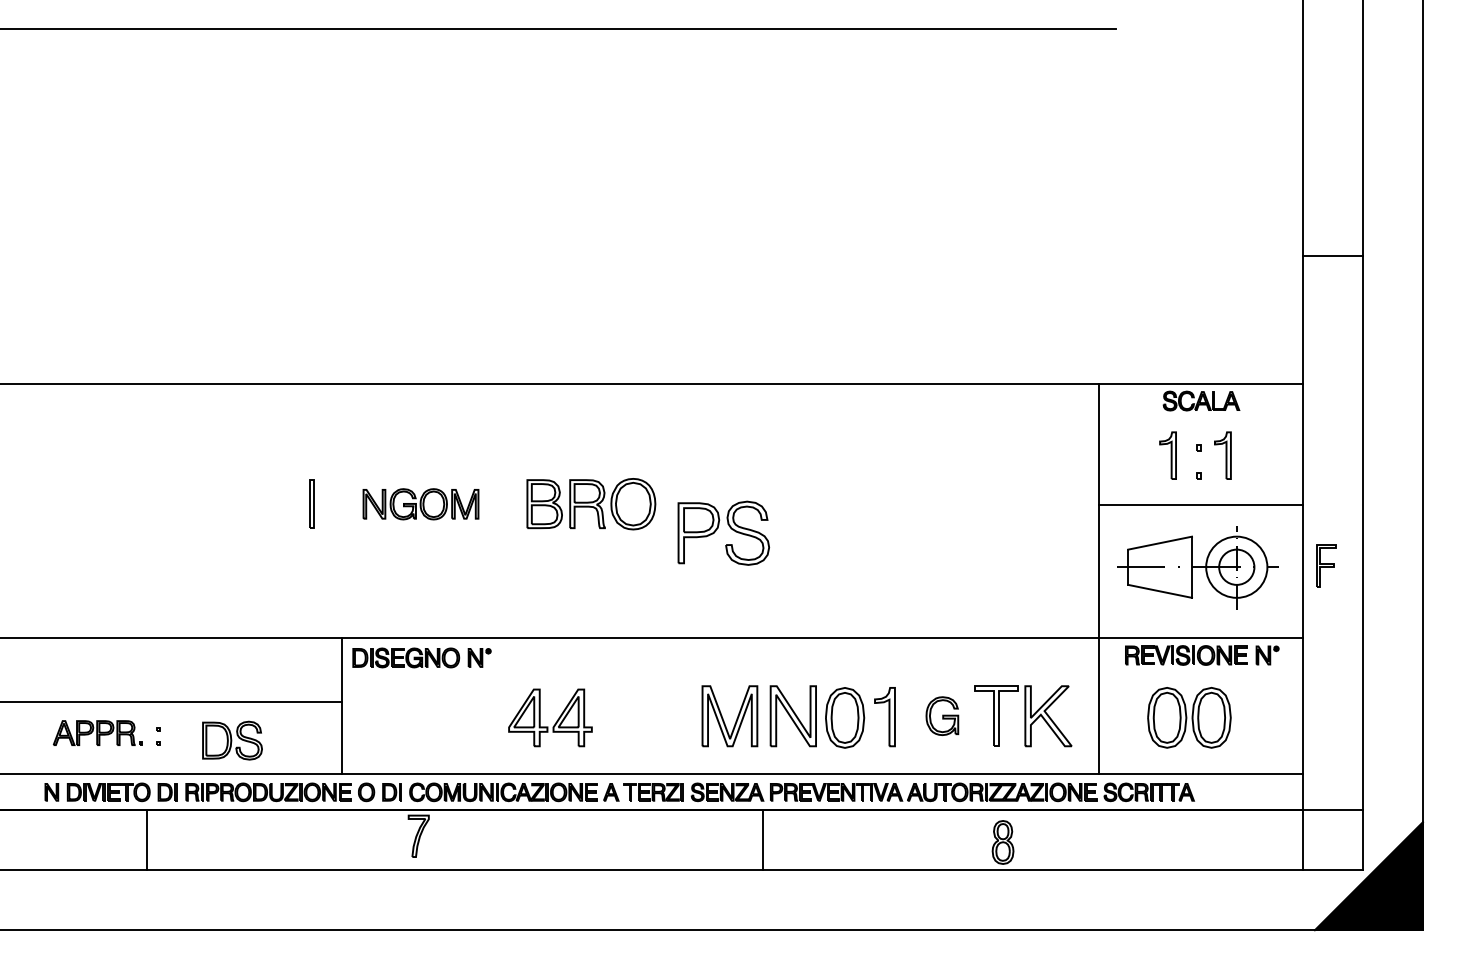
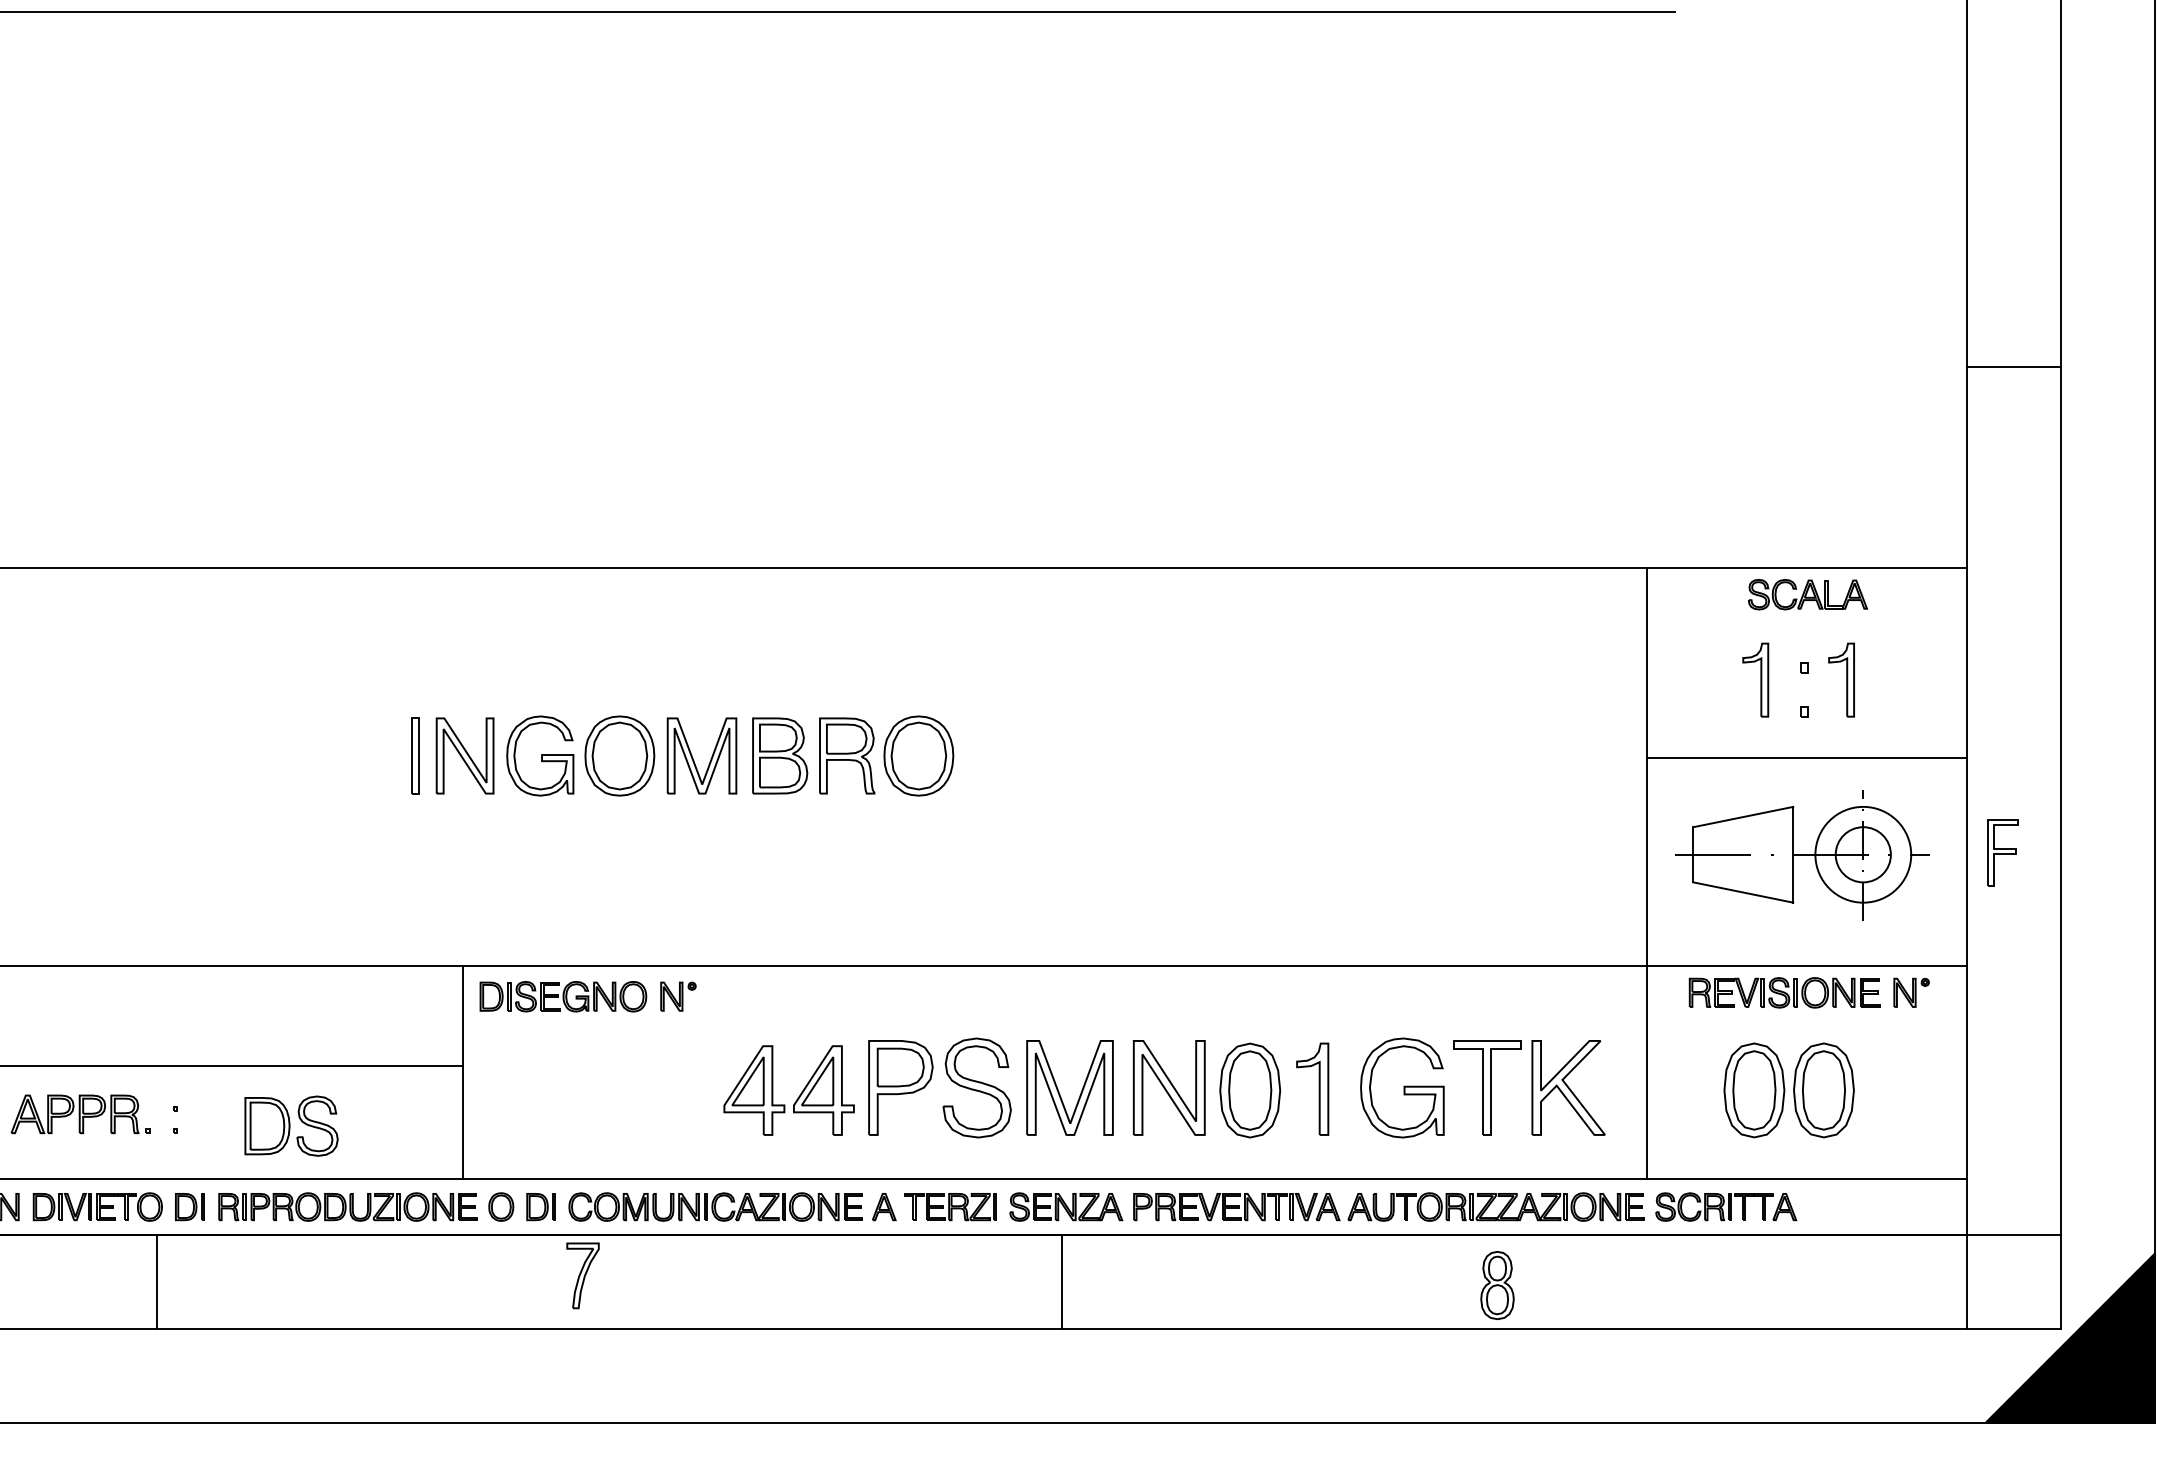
part: (420, 504) -> (585, 756), size x1.67
part: (718, 528) -> (931, 1080), moved
part: (942, 715) -> (1402, 1086), size x1.67
line: (762, 840) -> (1061, 1282), moved

